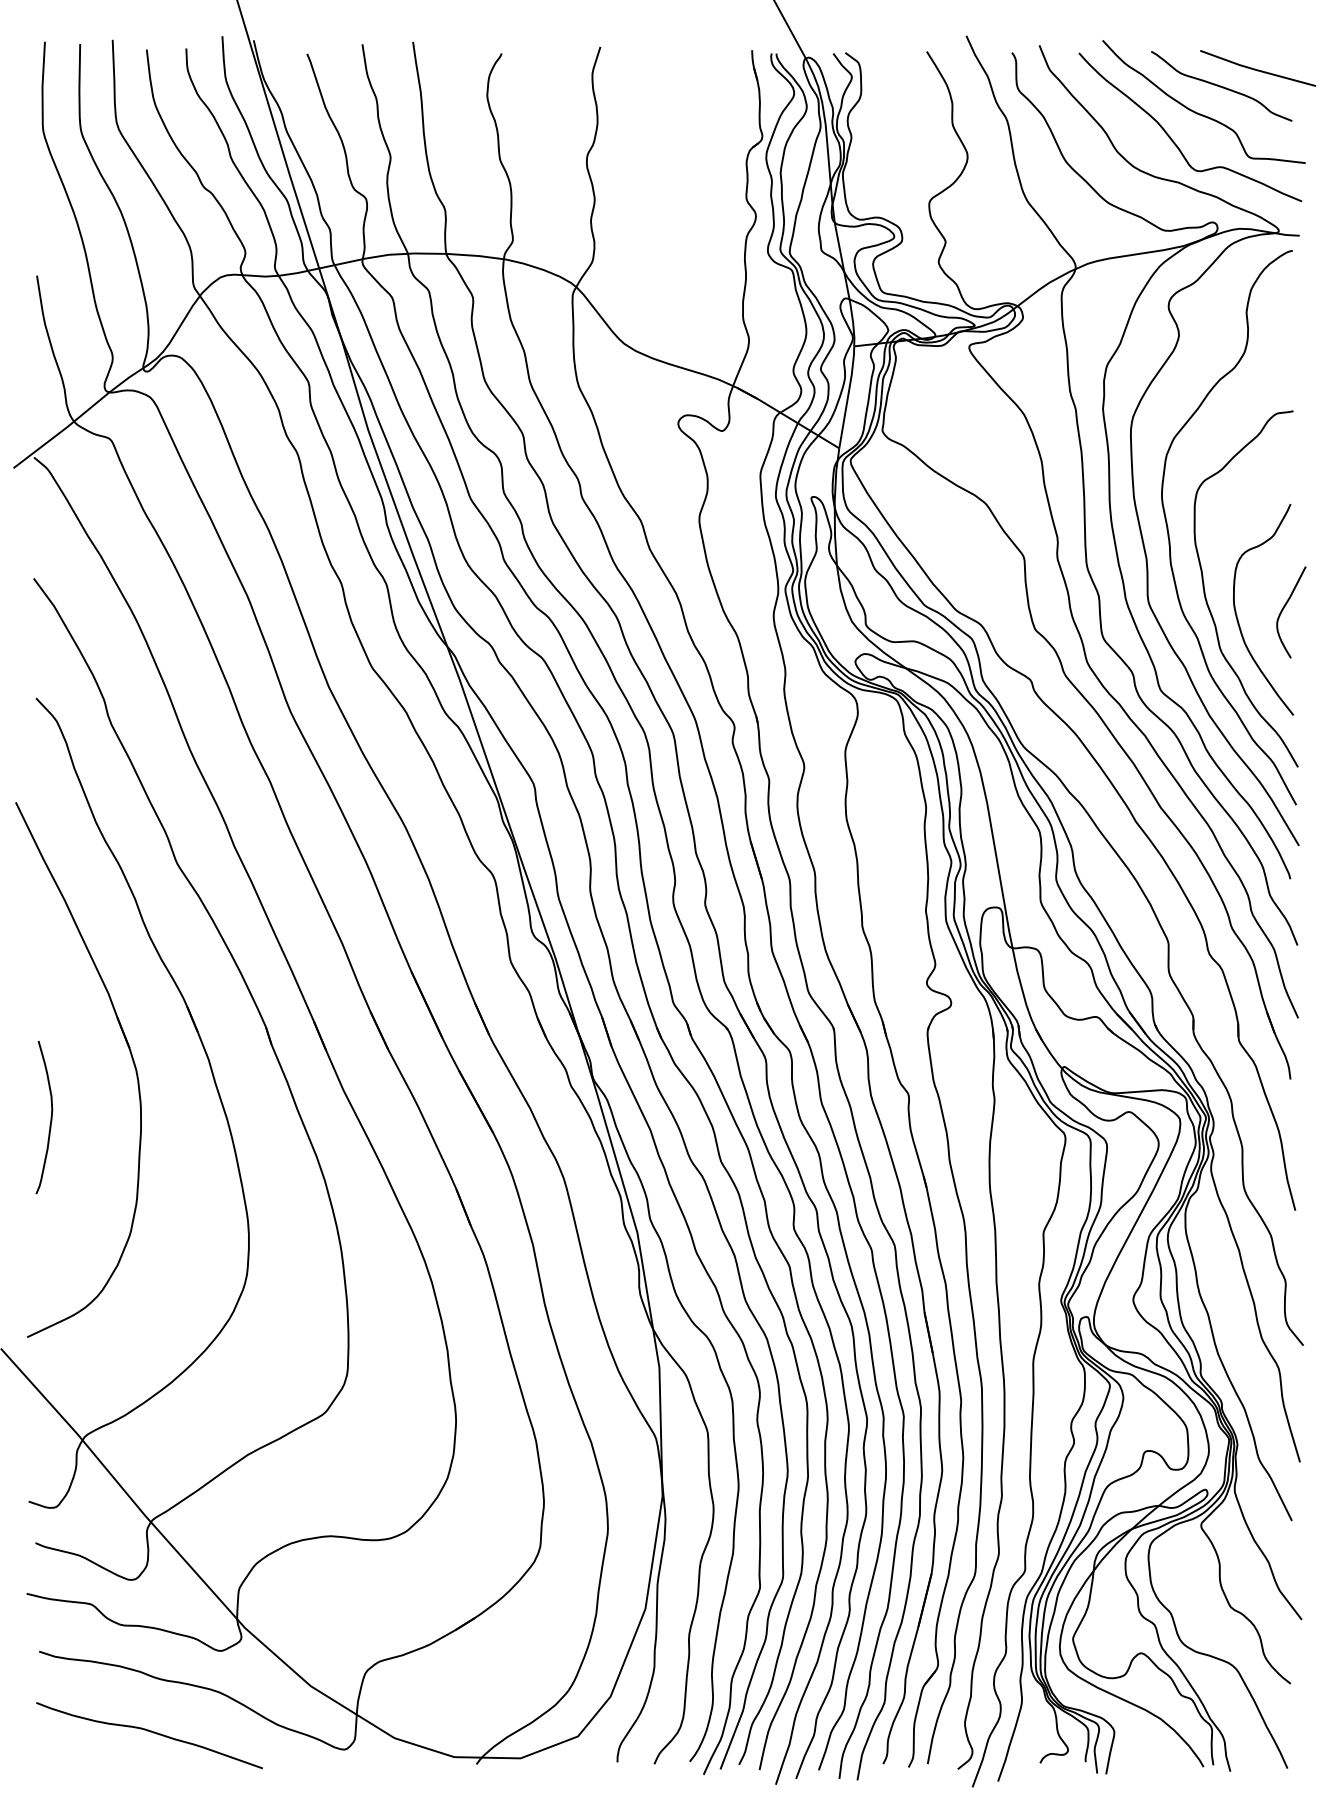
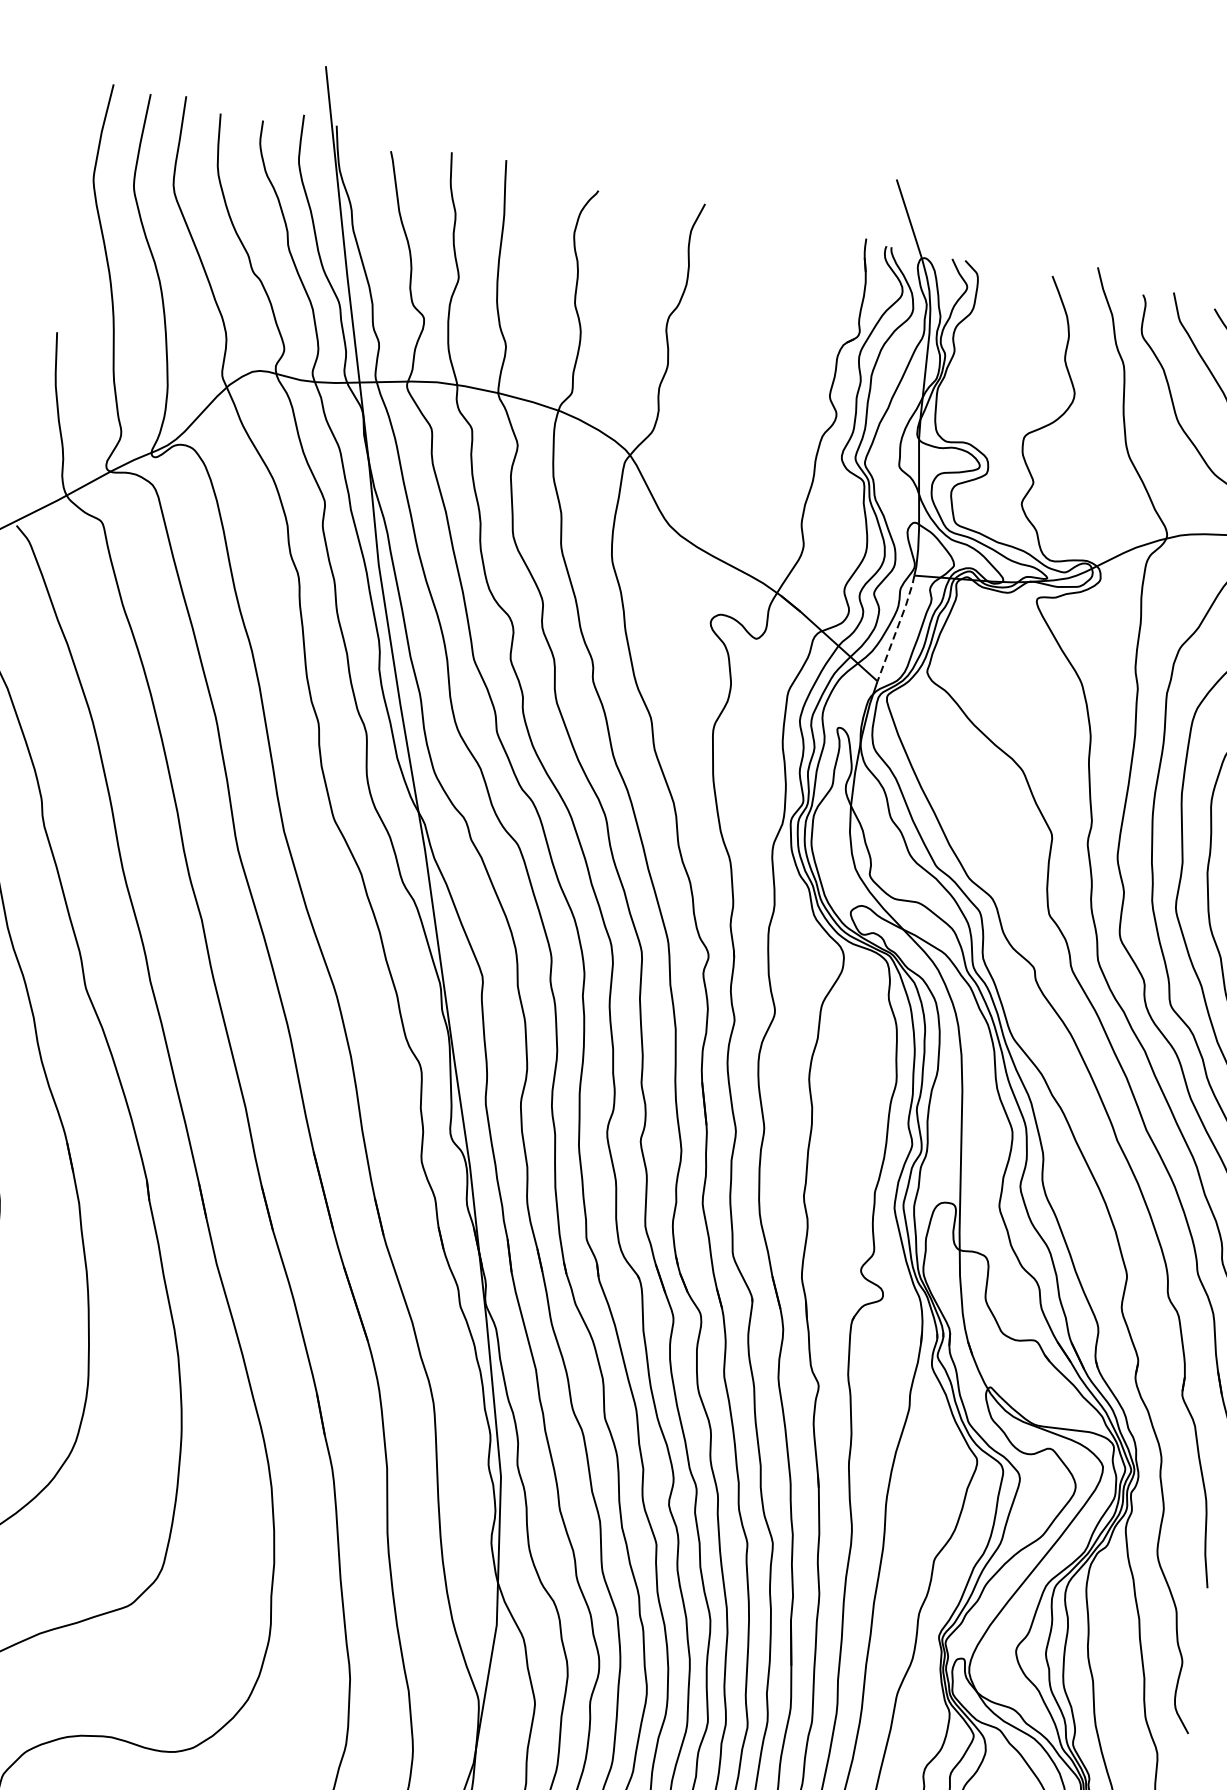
line: (848, 396) -> (898, 627), solid -> dashed

